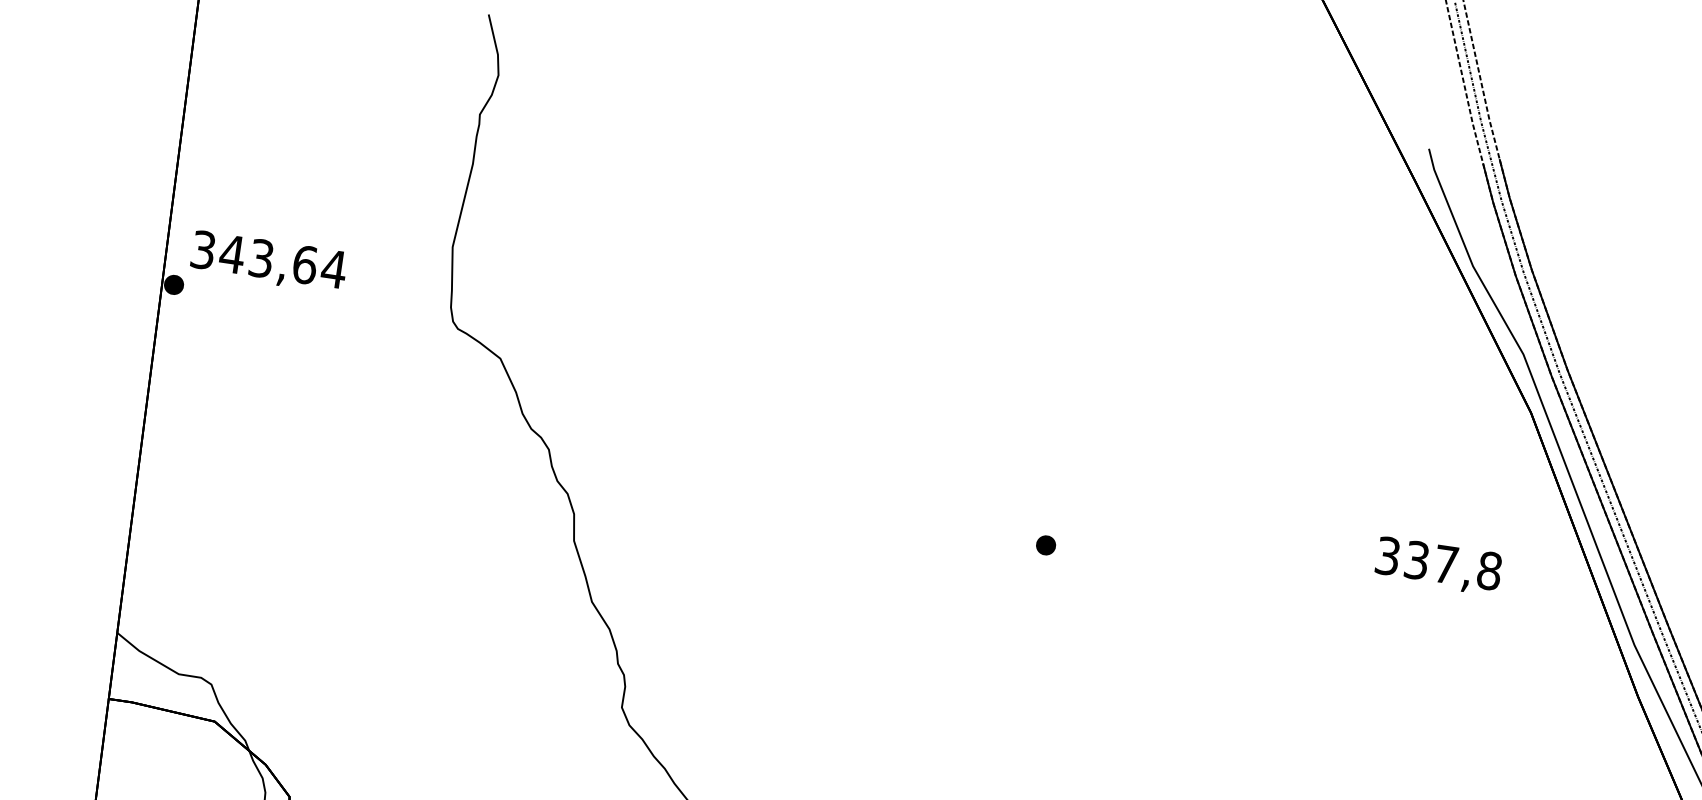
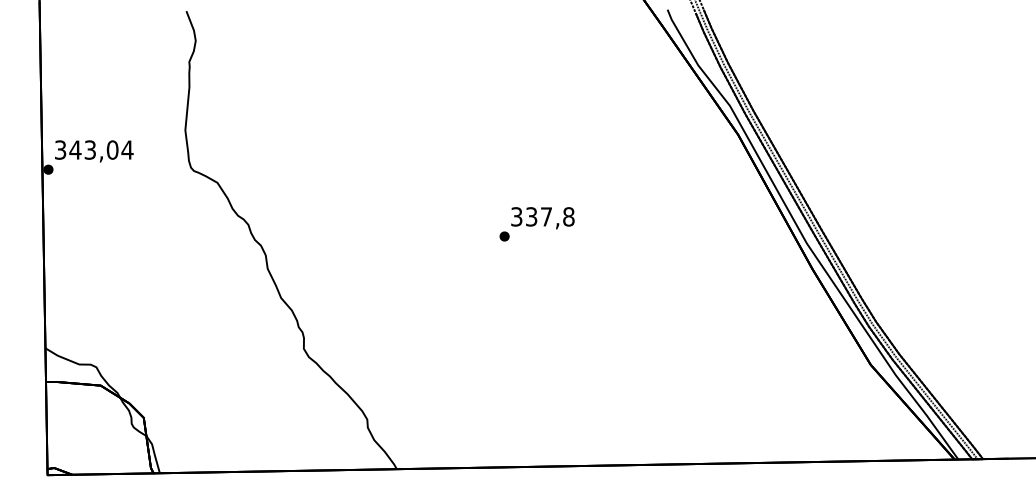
text: (304, 263) -> (112, 149), 343,64 -> 343,04
text: (1437, 566) -> (542, 218), moved

